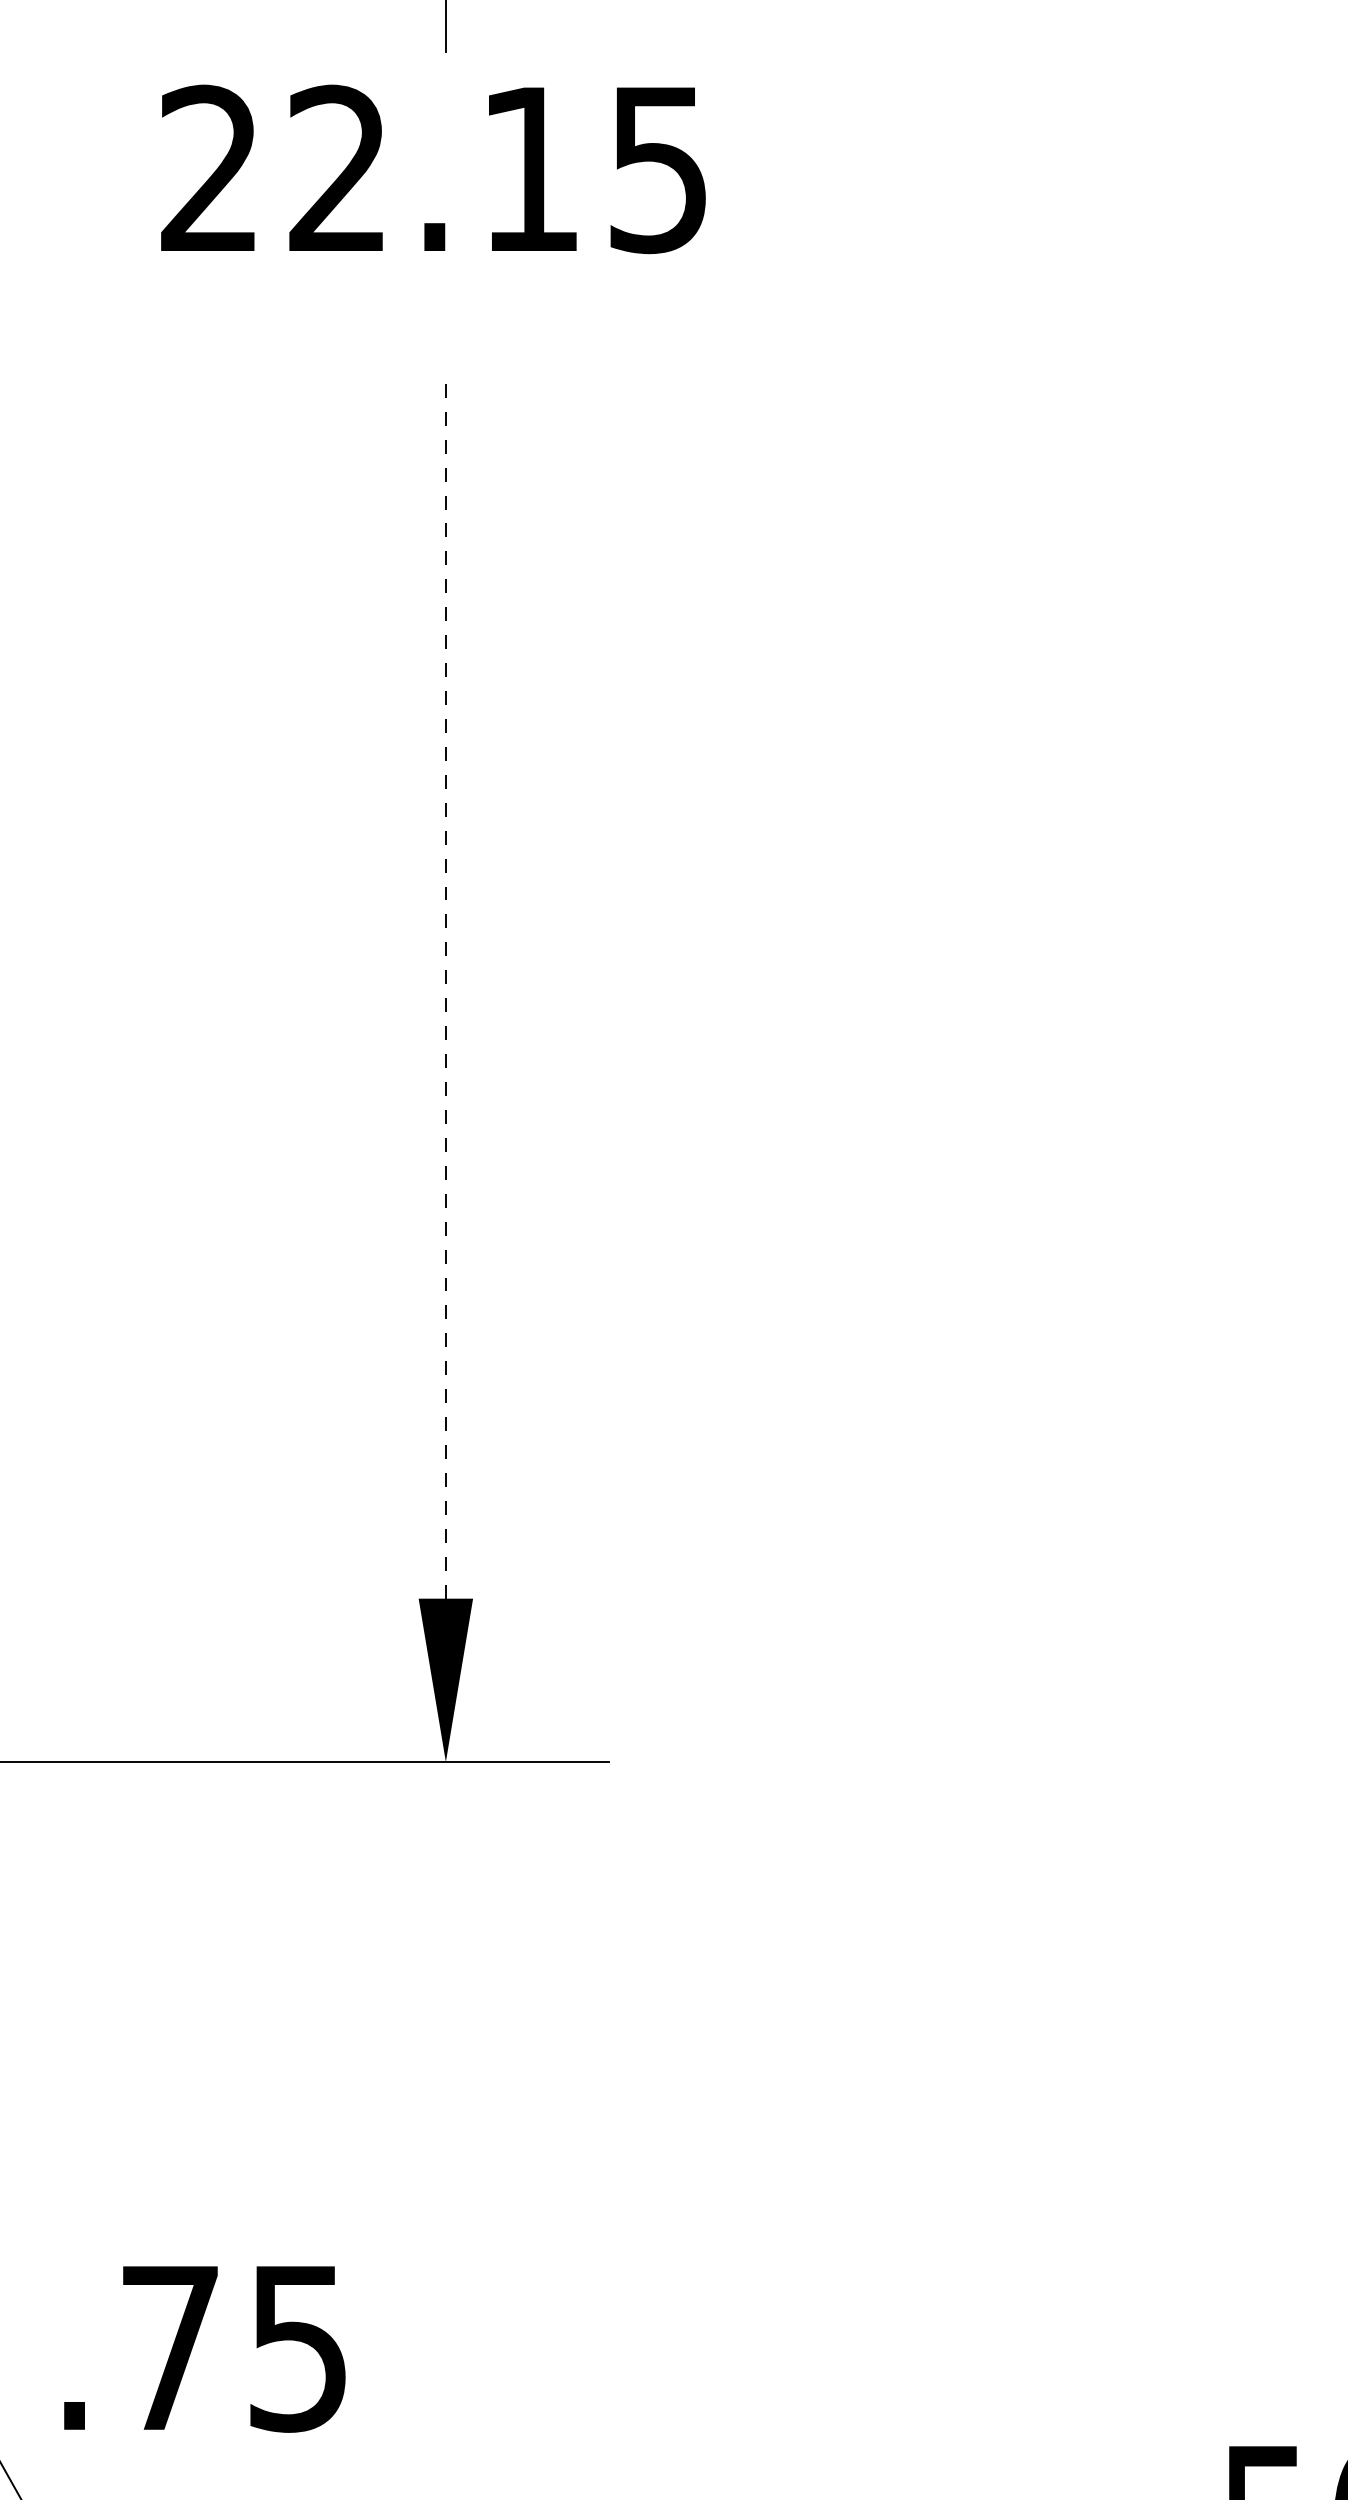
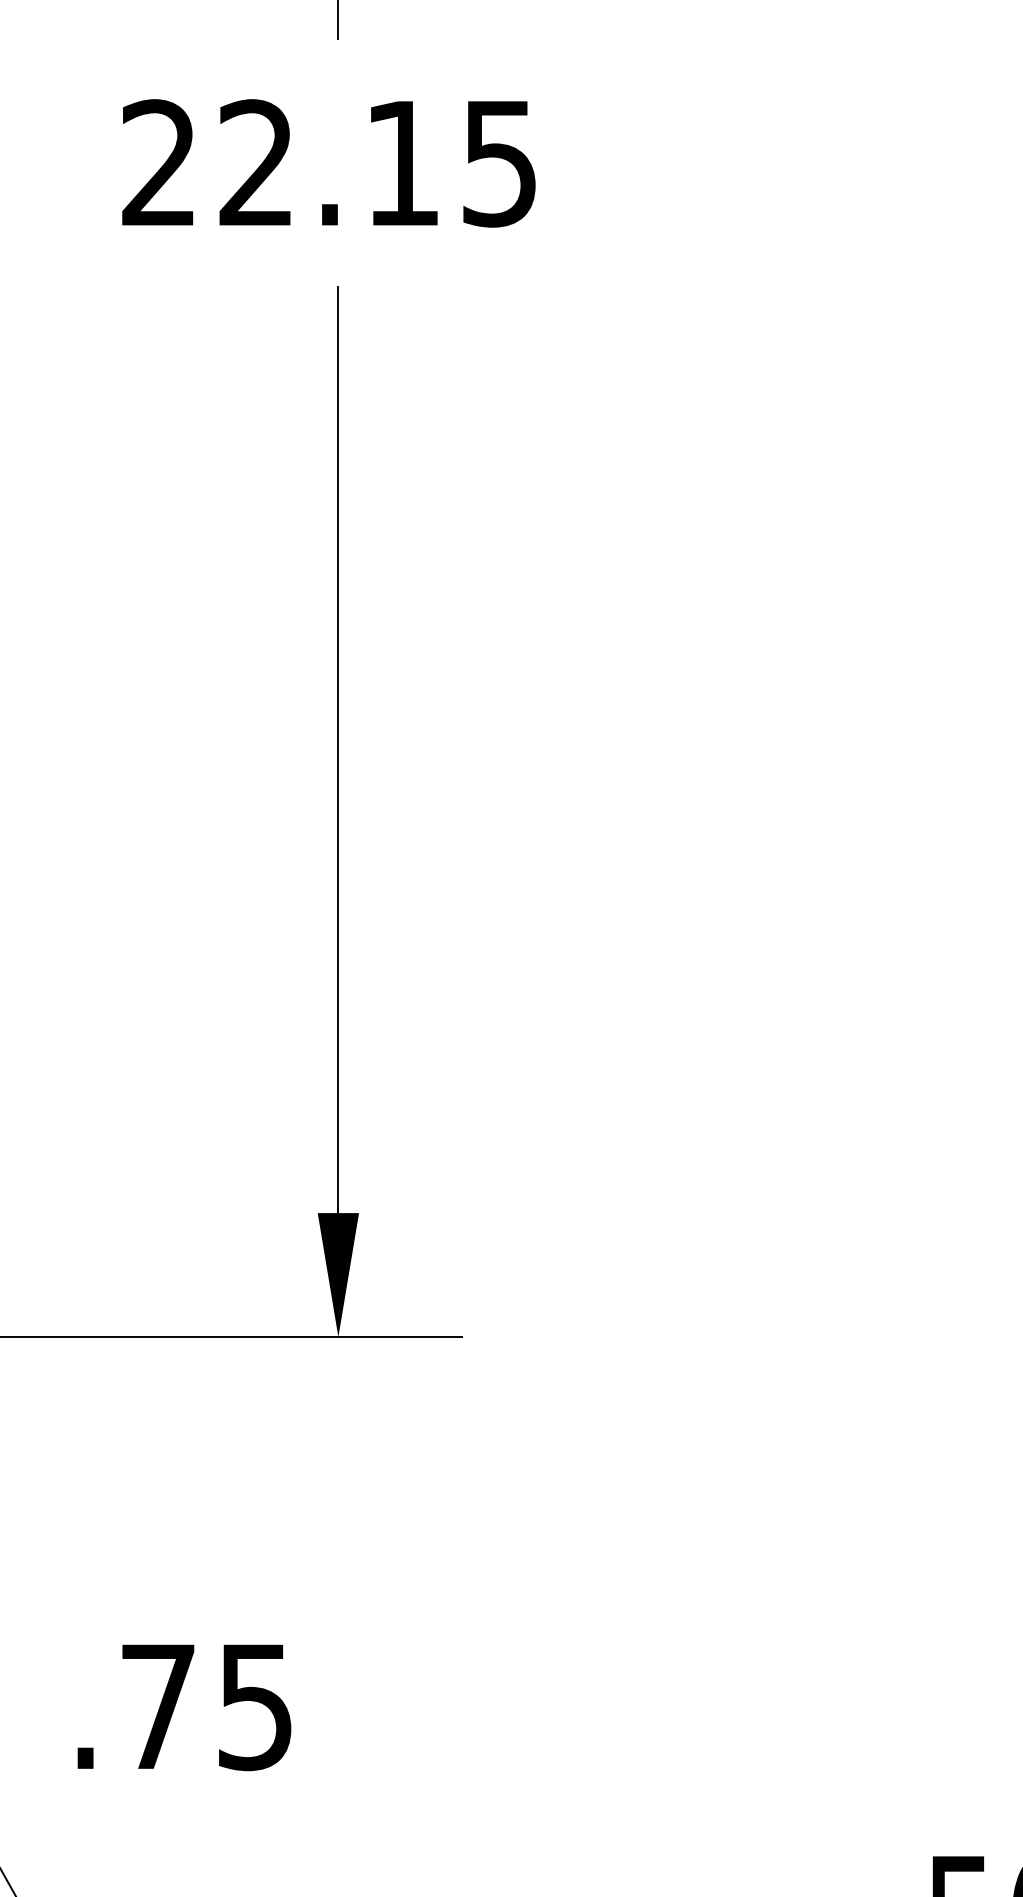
text: (432, 169) -> (328, 163), moved
line: (446, 989) -> (338, 750), dashed -> solid
text: (204, 2348) -> (184, 1707), moved

